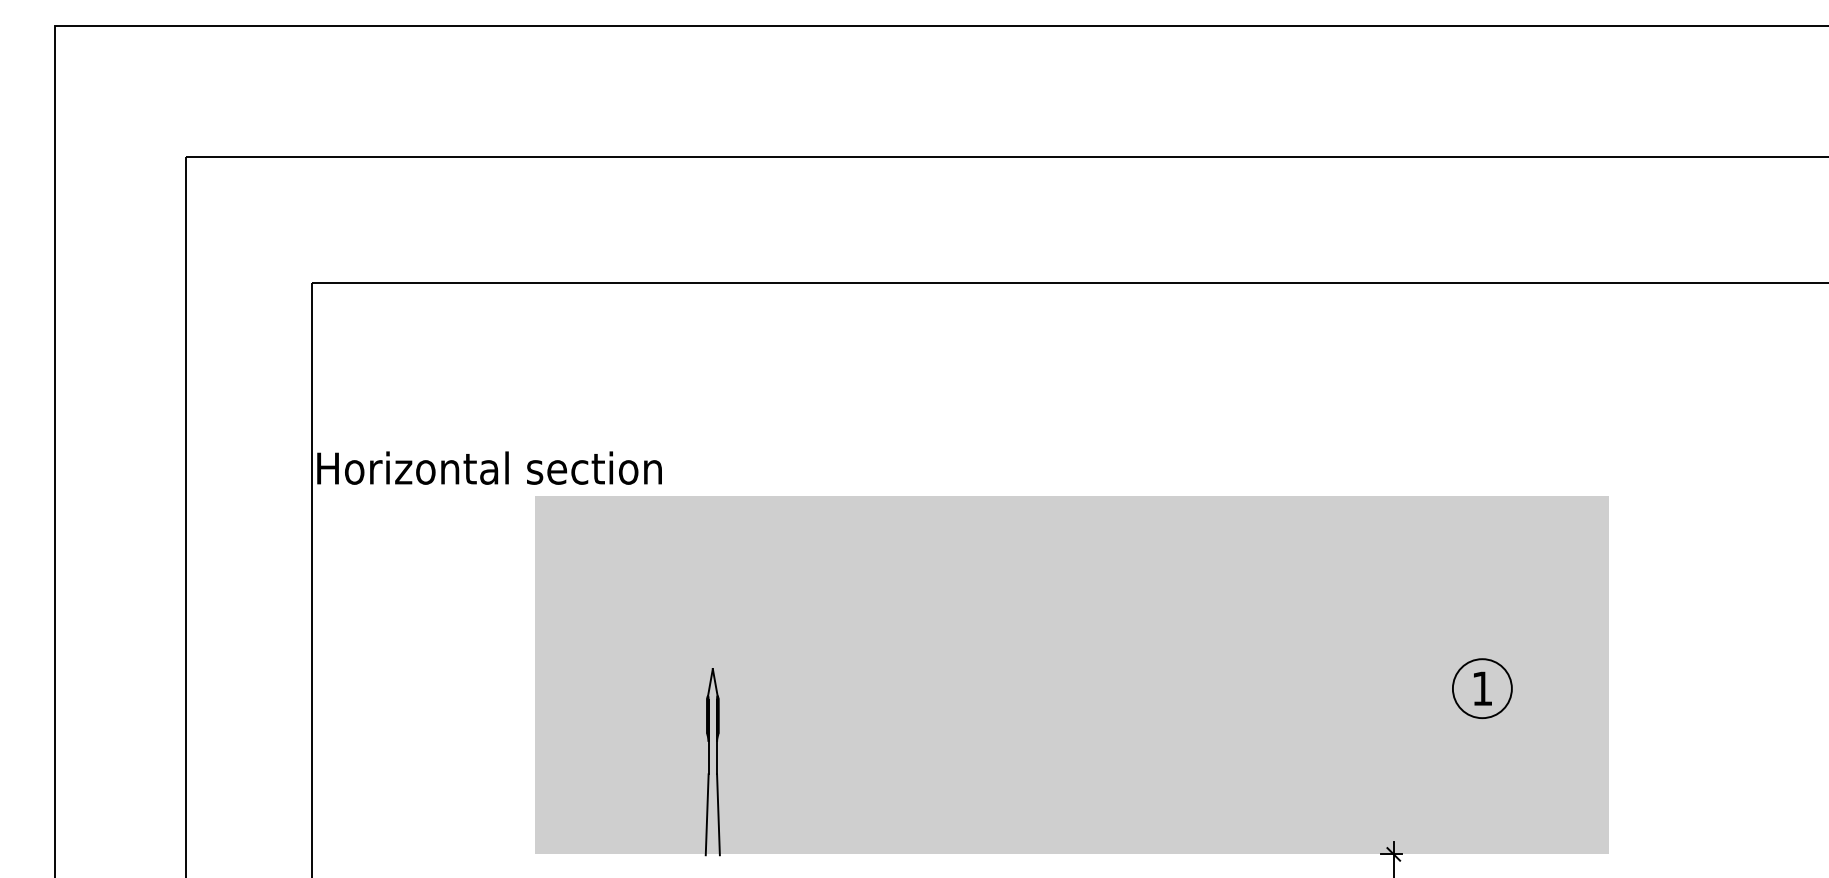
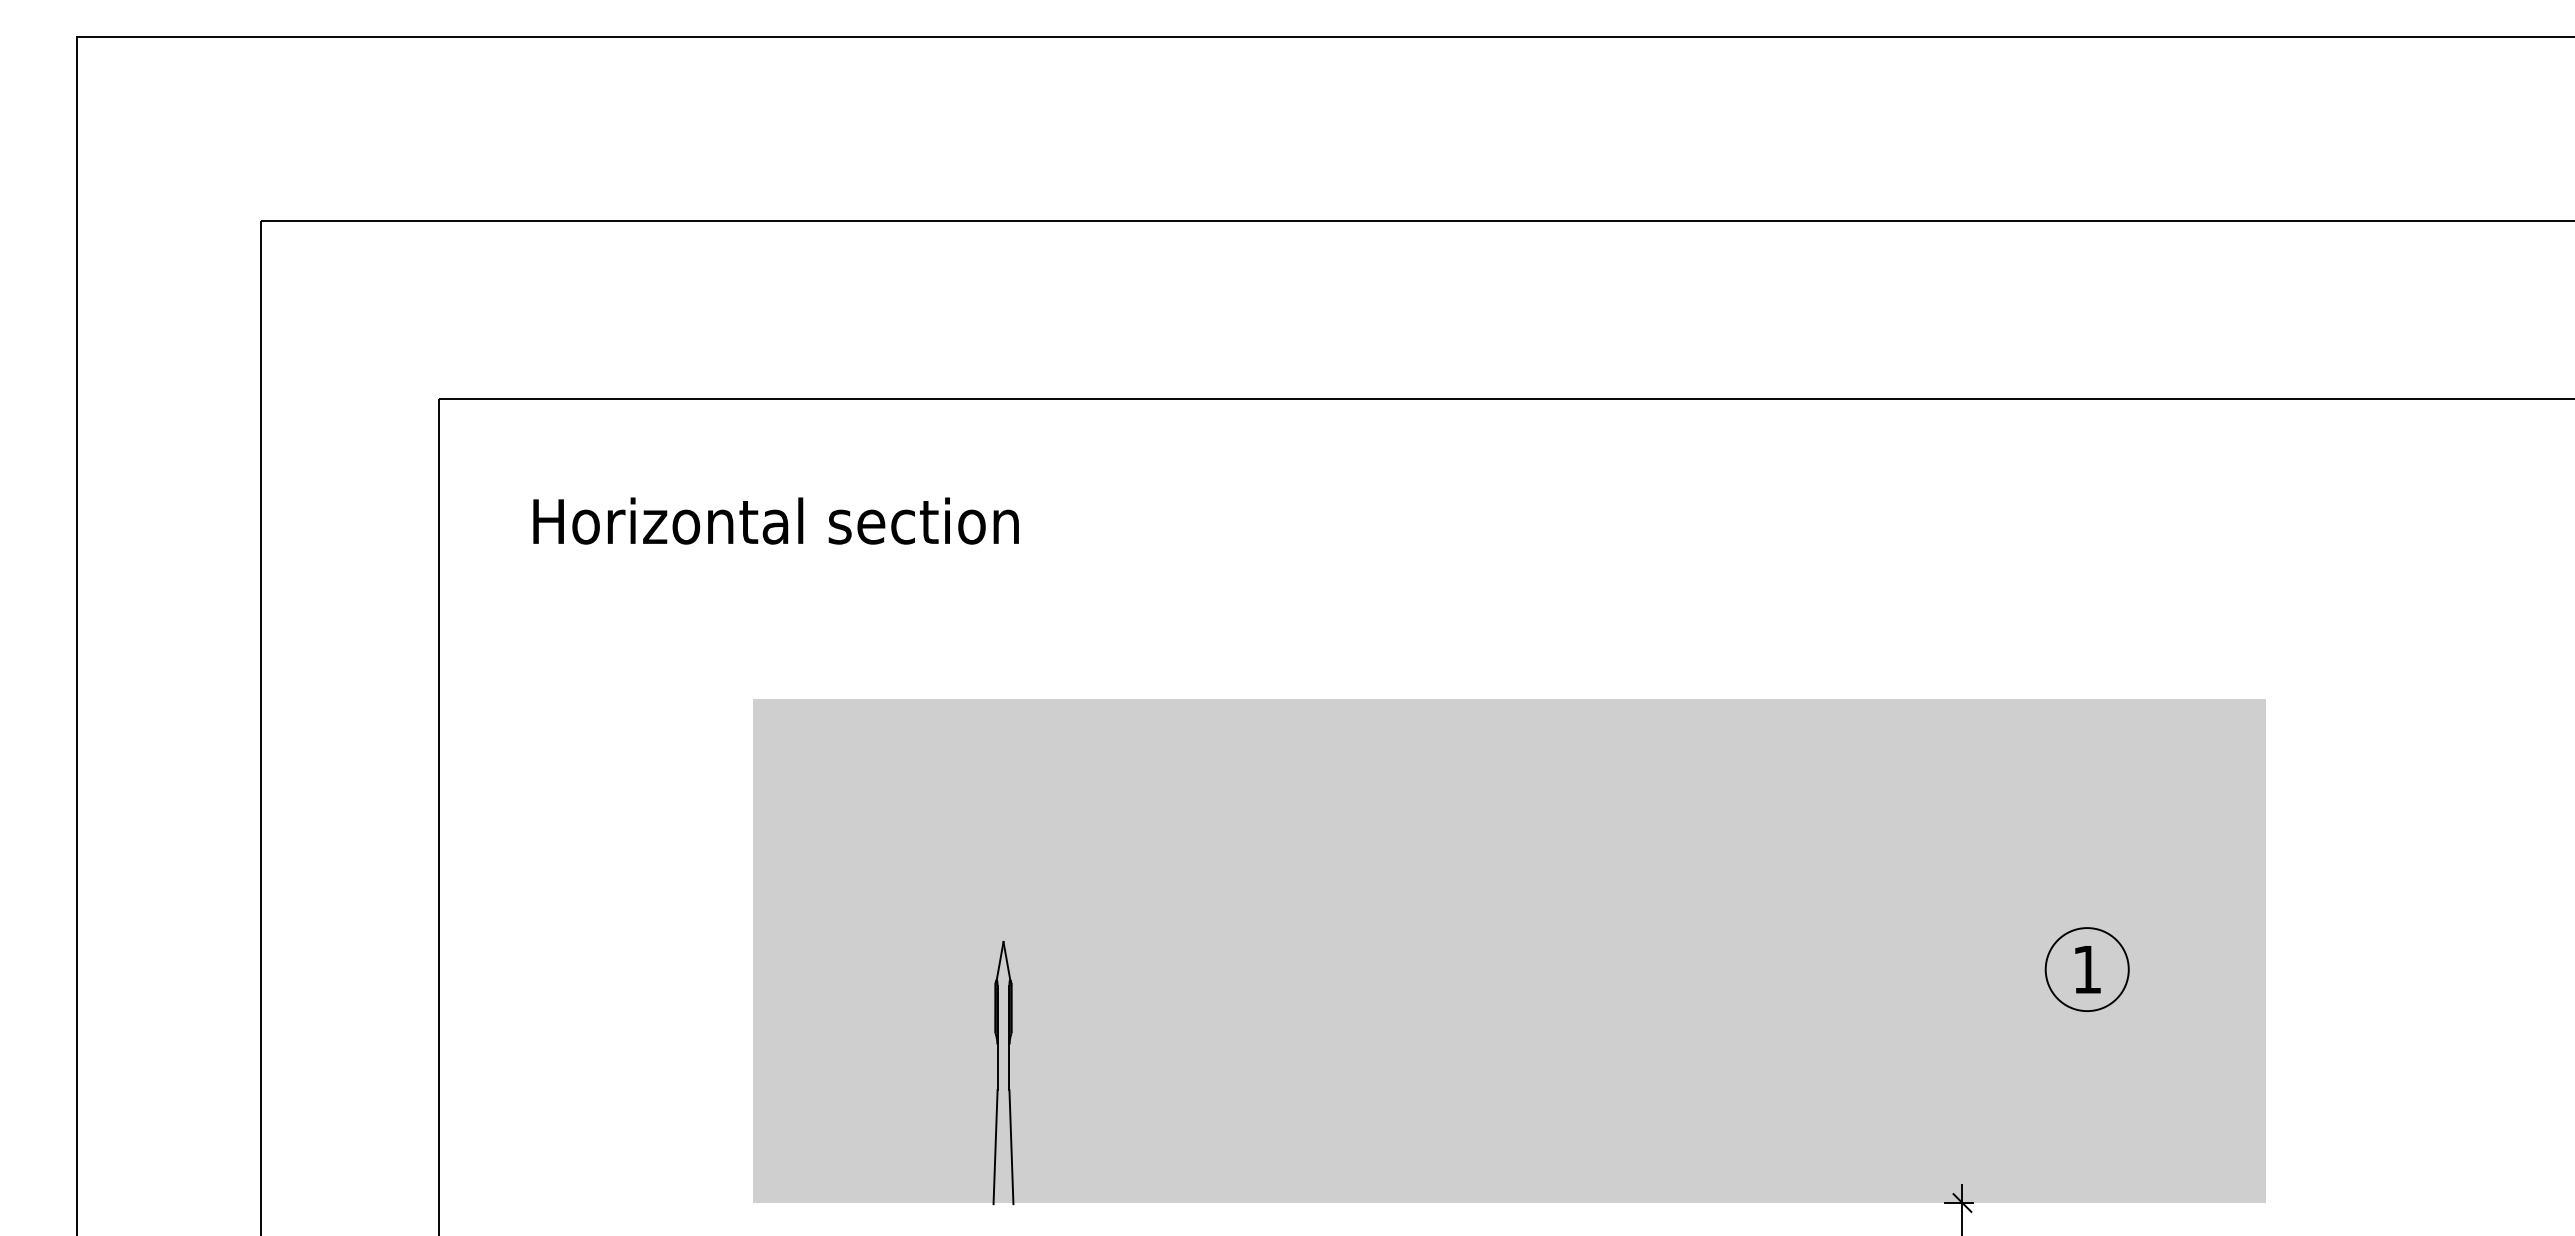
text: (489, 467) -> (775, 520), moved

